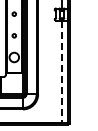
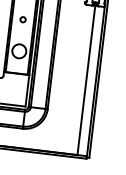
line: (61, 72) -> (85, 81), dashed -> solid

